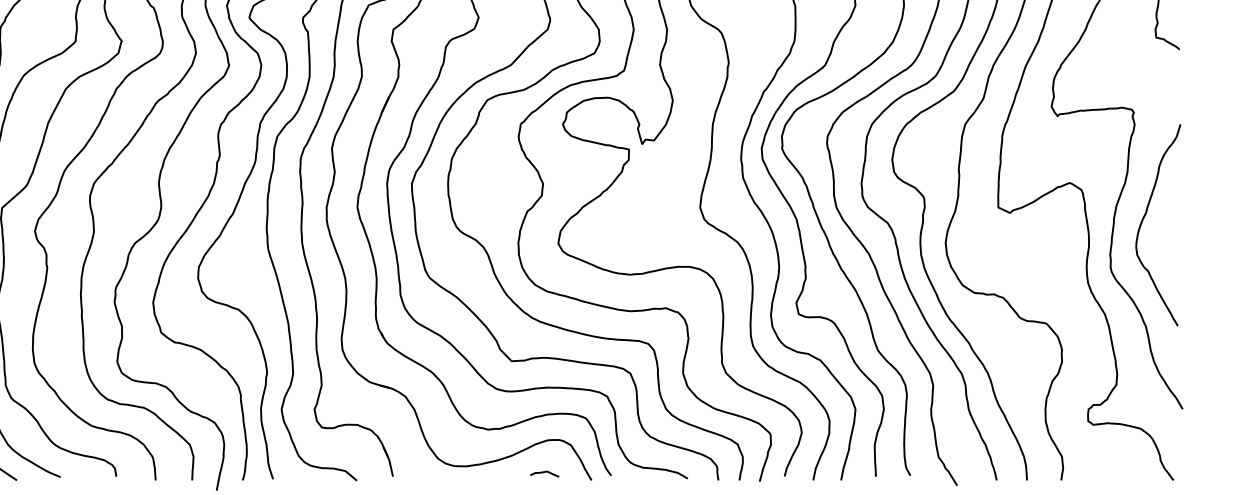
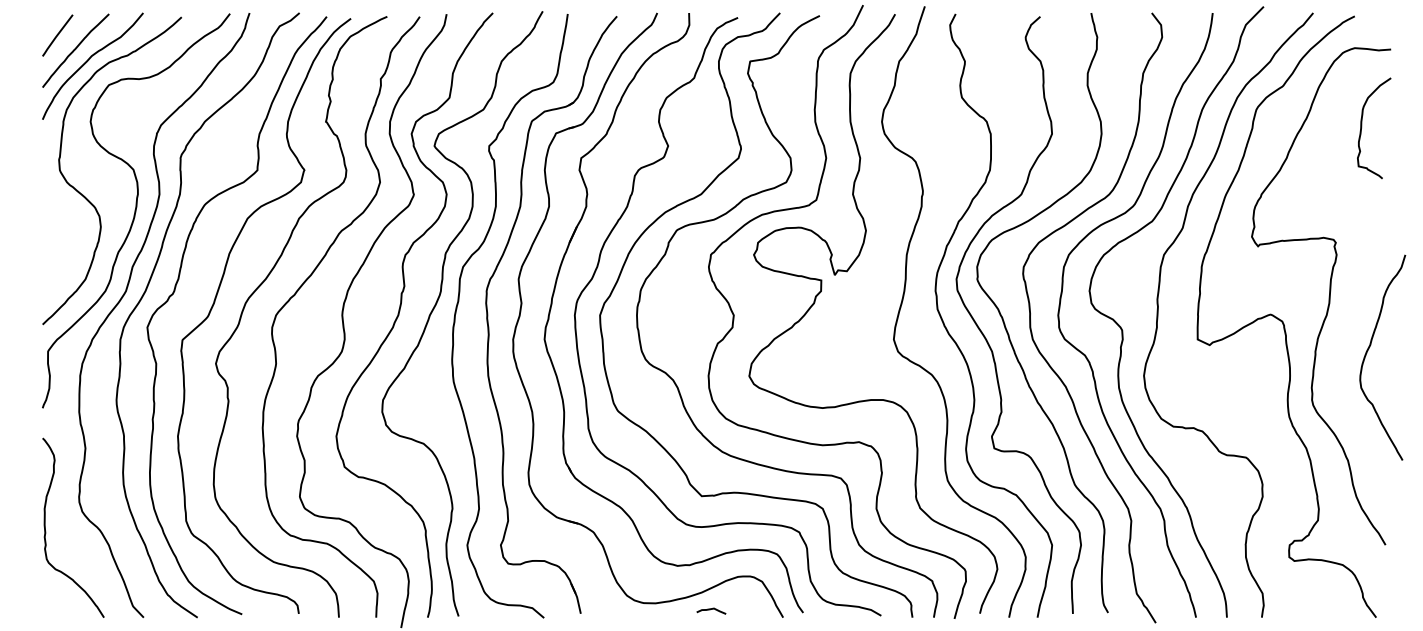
curve: (1143, 221) -> (1367, 353), moved
curve: (544, 472) -> (711, 609), moved

